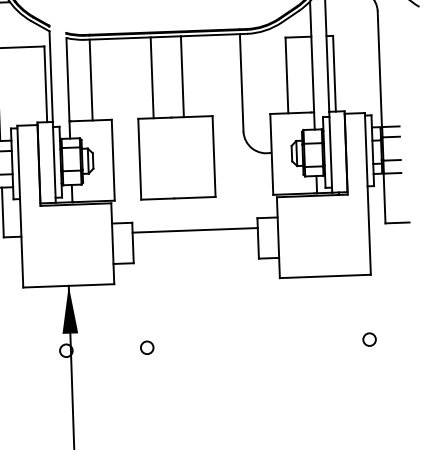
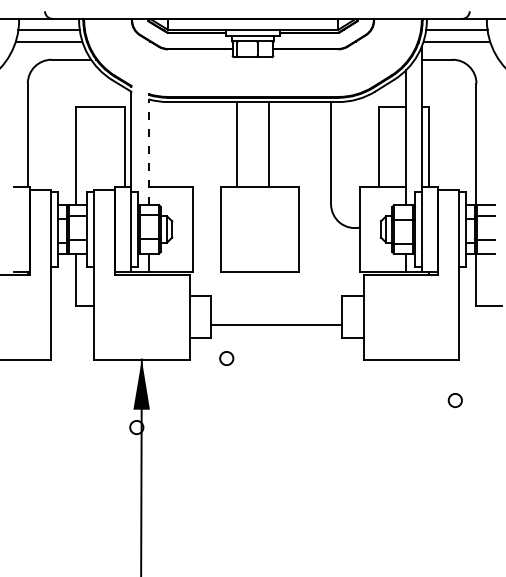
line: (91, 80) -> (173, 144), removed
line: (67, 88) -> (148, 152), solid -> dashed
line: (195, 230) -> (276, 325), moved
circle: (368, 339) -> (454, 400), moved
circle: (146, 347) -> (226, 358), moved

